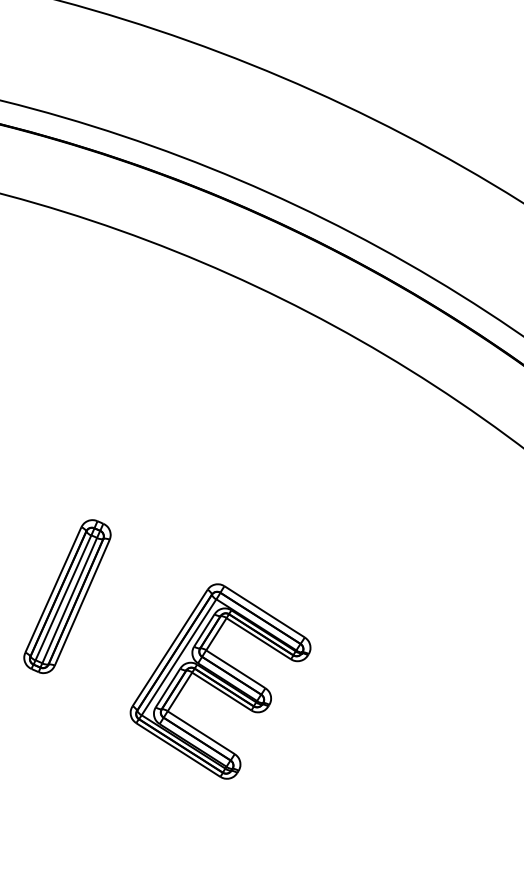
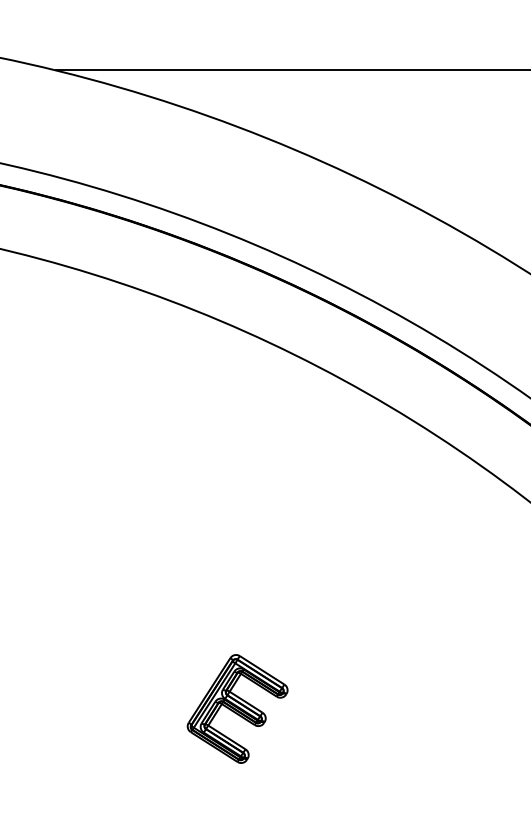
part: (66, 596) -> (95, 630), removed
part: (220, 680) -> (237, 708), size x0.6

